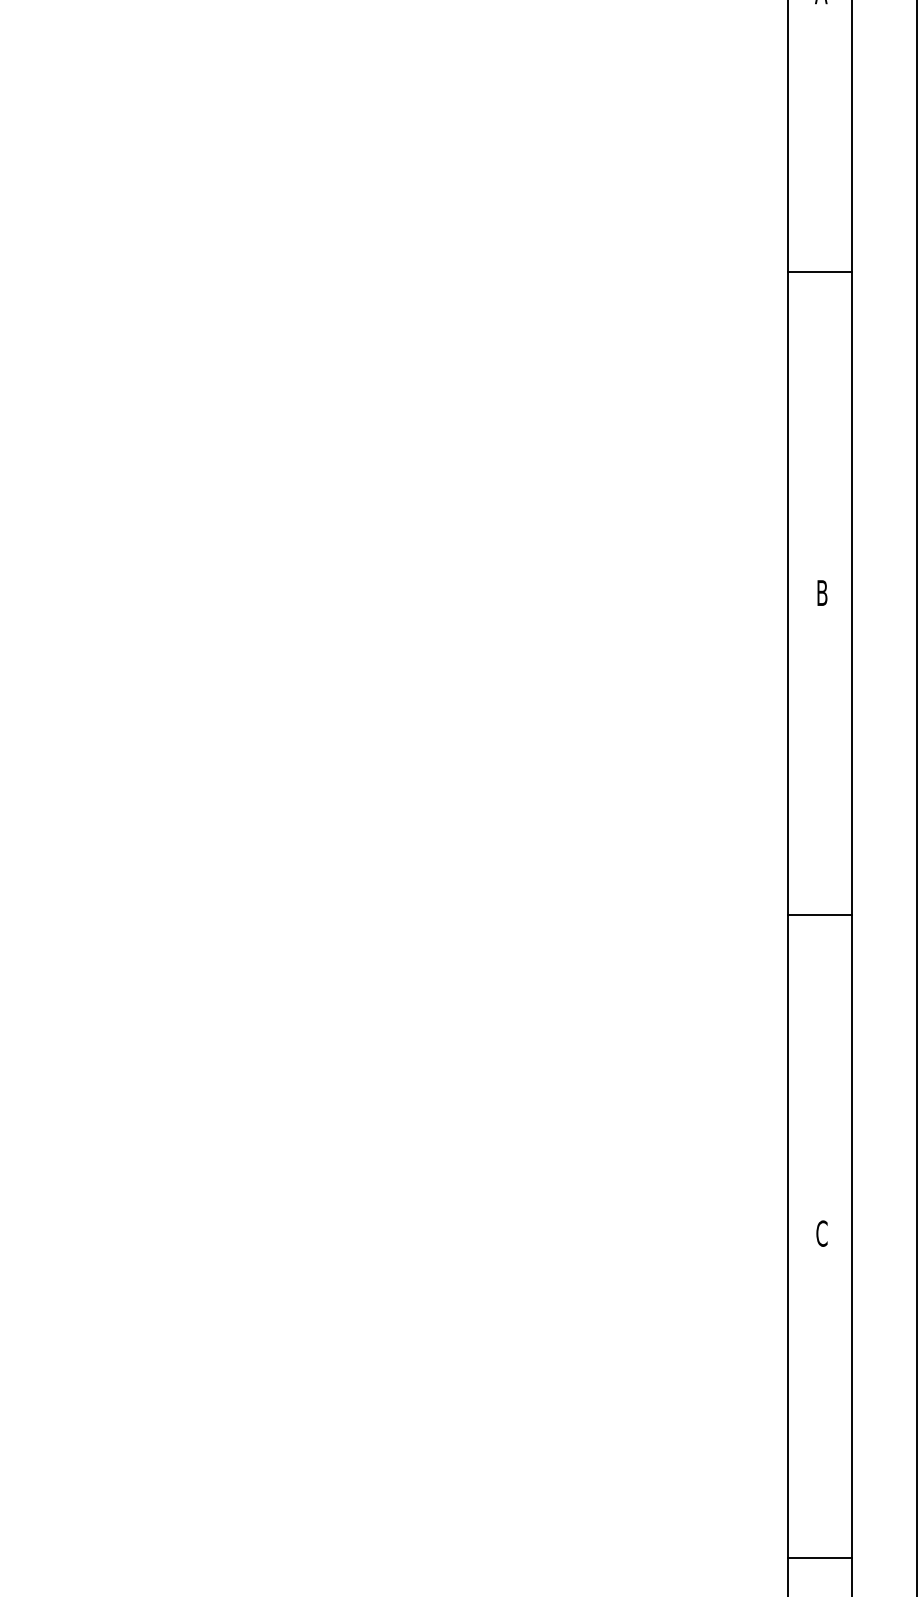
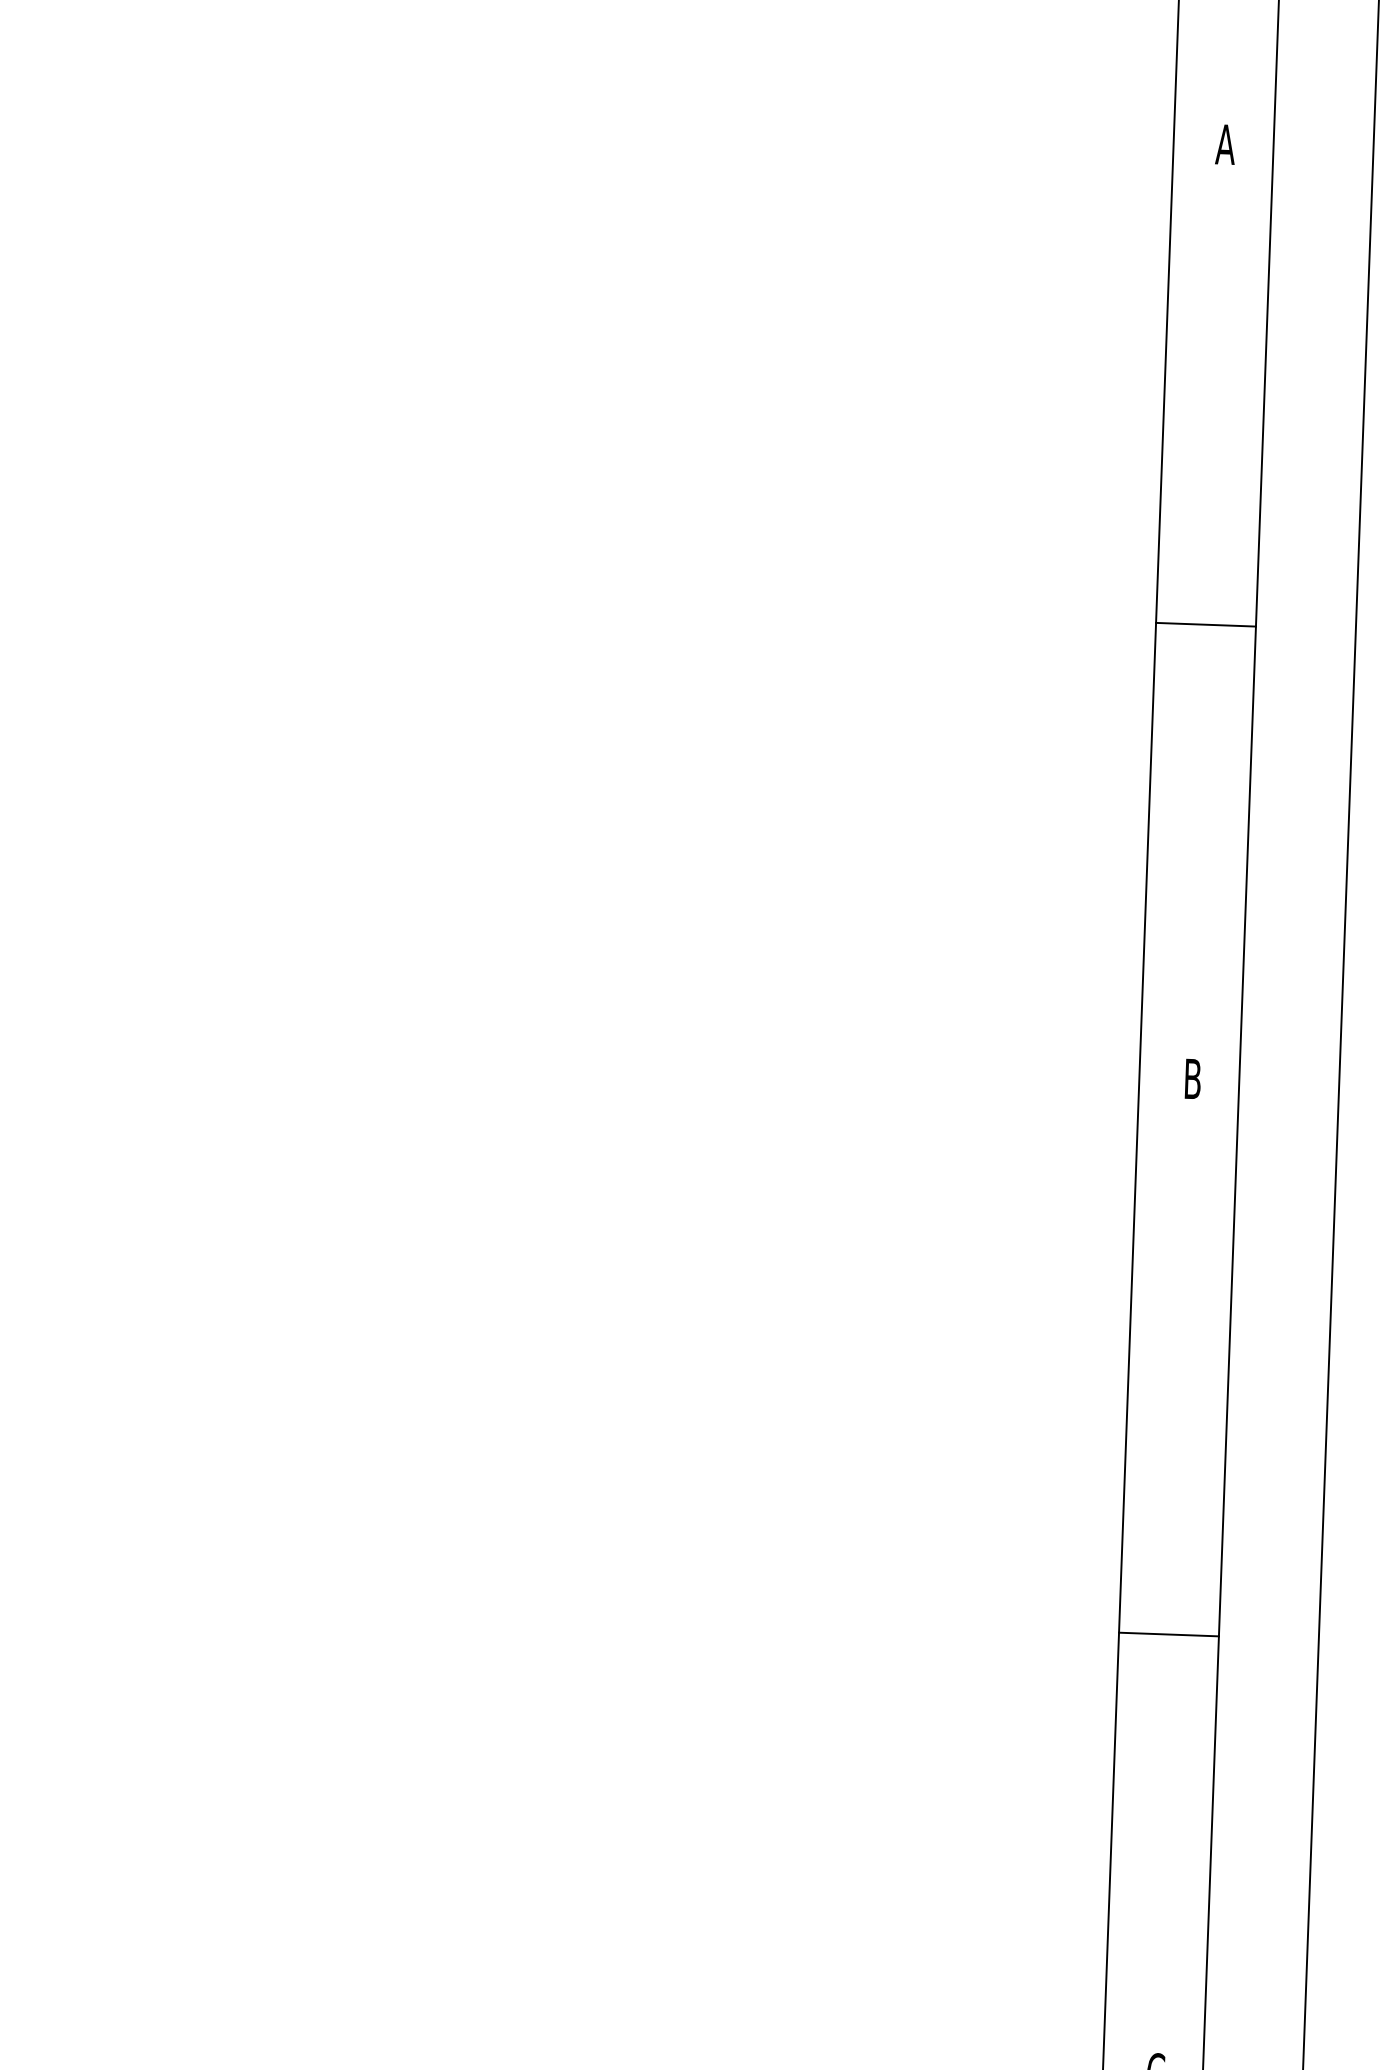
line: (819, 271) -> (1205, 624), moved
line: (819, 914) -> (1168, 1633), moved

